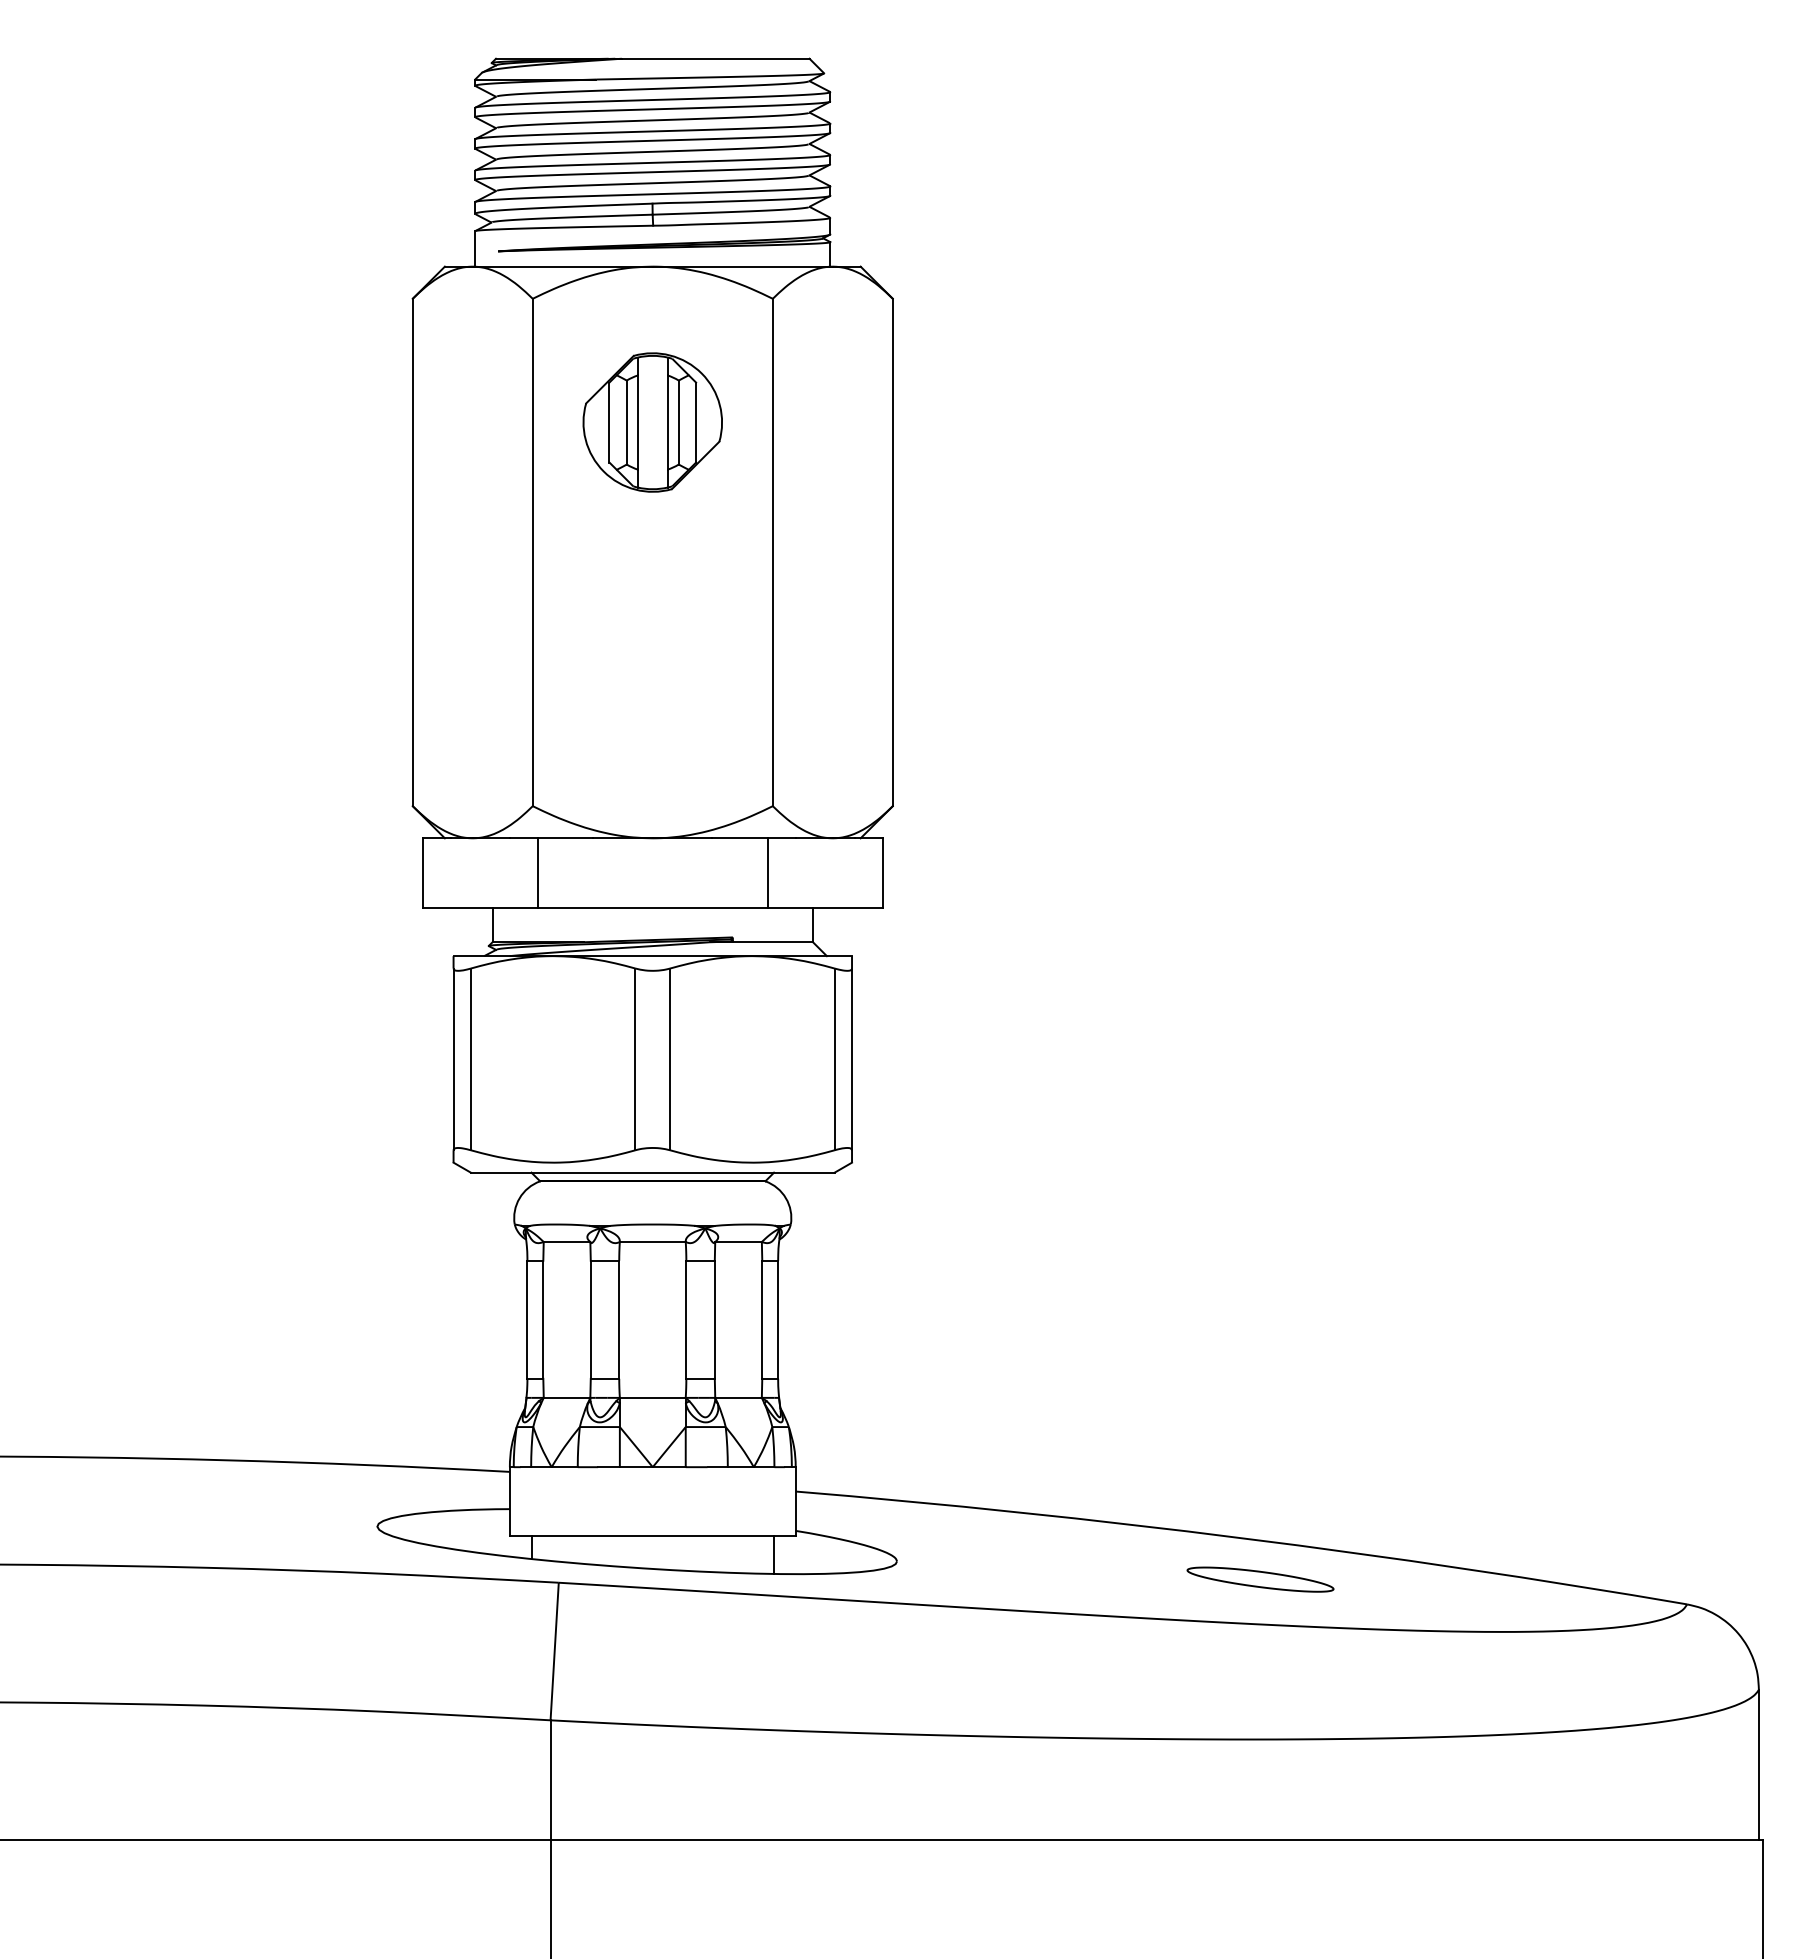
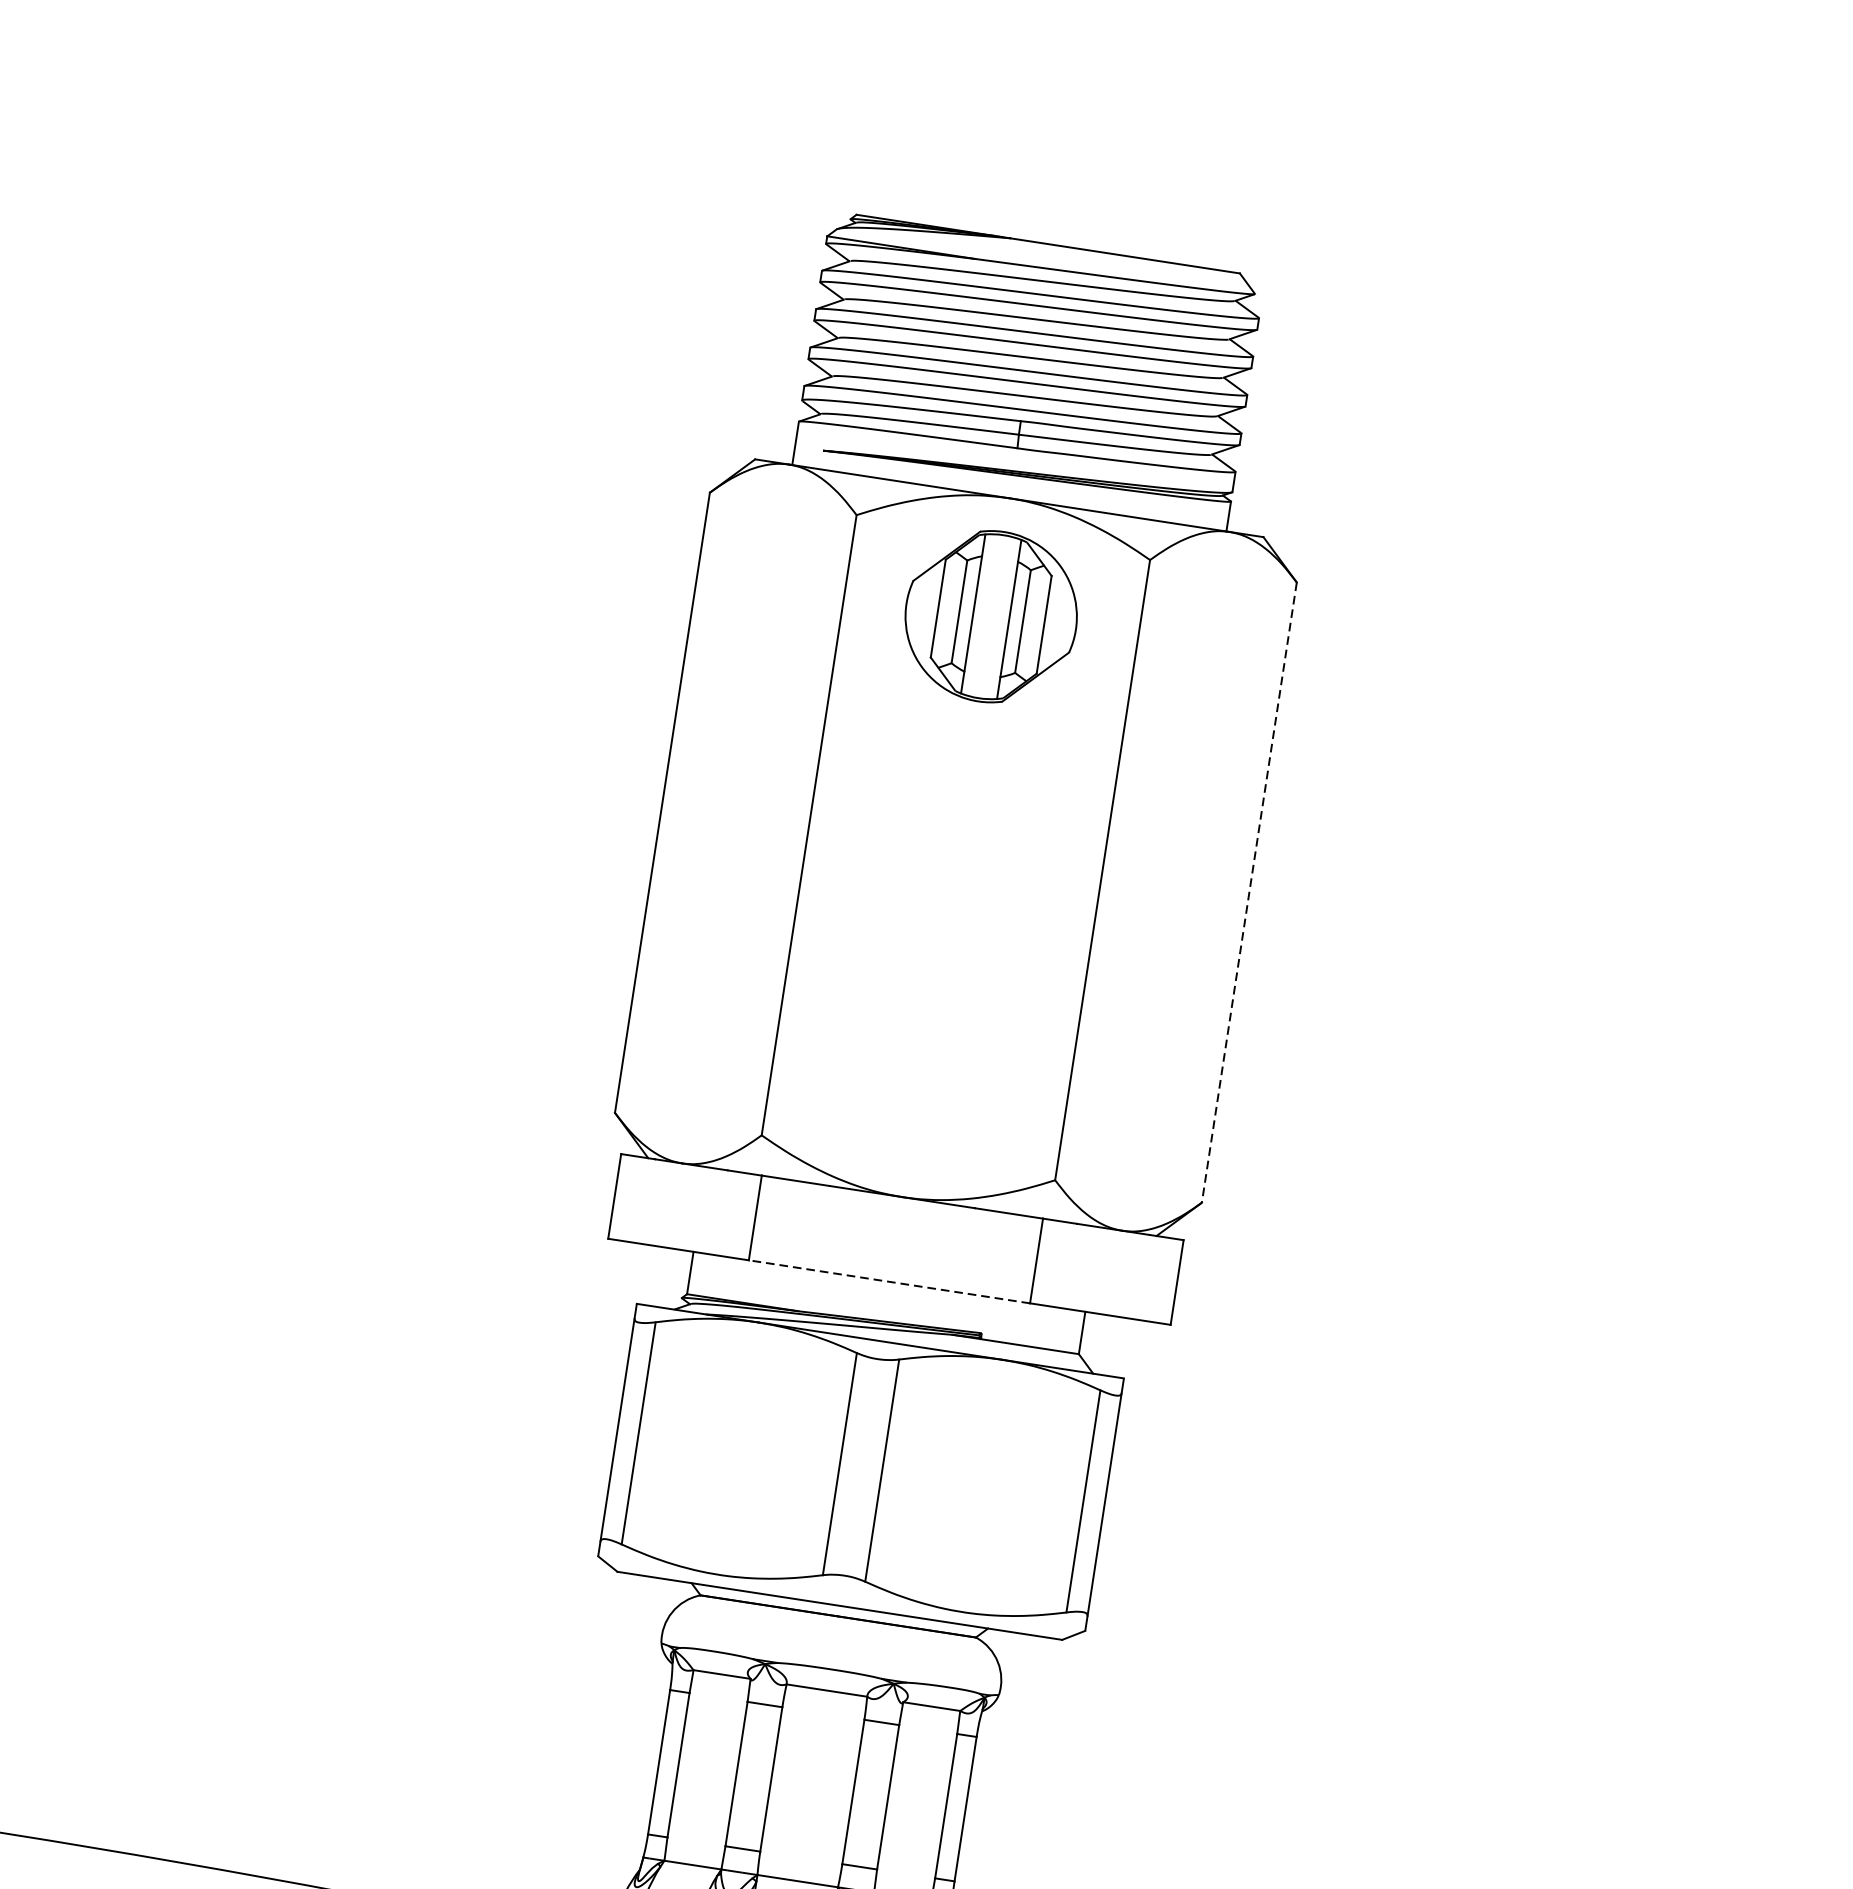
part: (652, 422) -> (990, 616), moved
line: (892, 552) -> (1248, 892), solid -> dashed
line: (652, 907) -> (889, 1281), solid -> dashed

